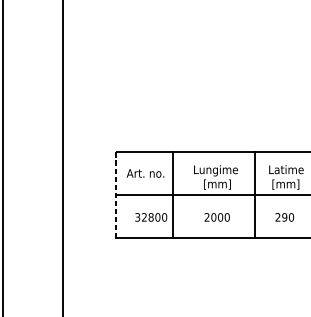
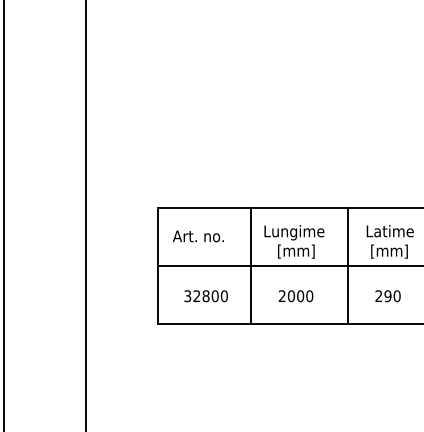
line: (172, 194) -> (251, 265), moved
line: (116, 195) -> (158, 266), dashed -> solid

